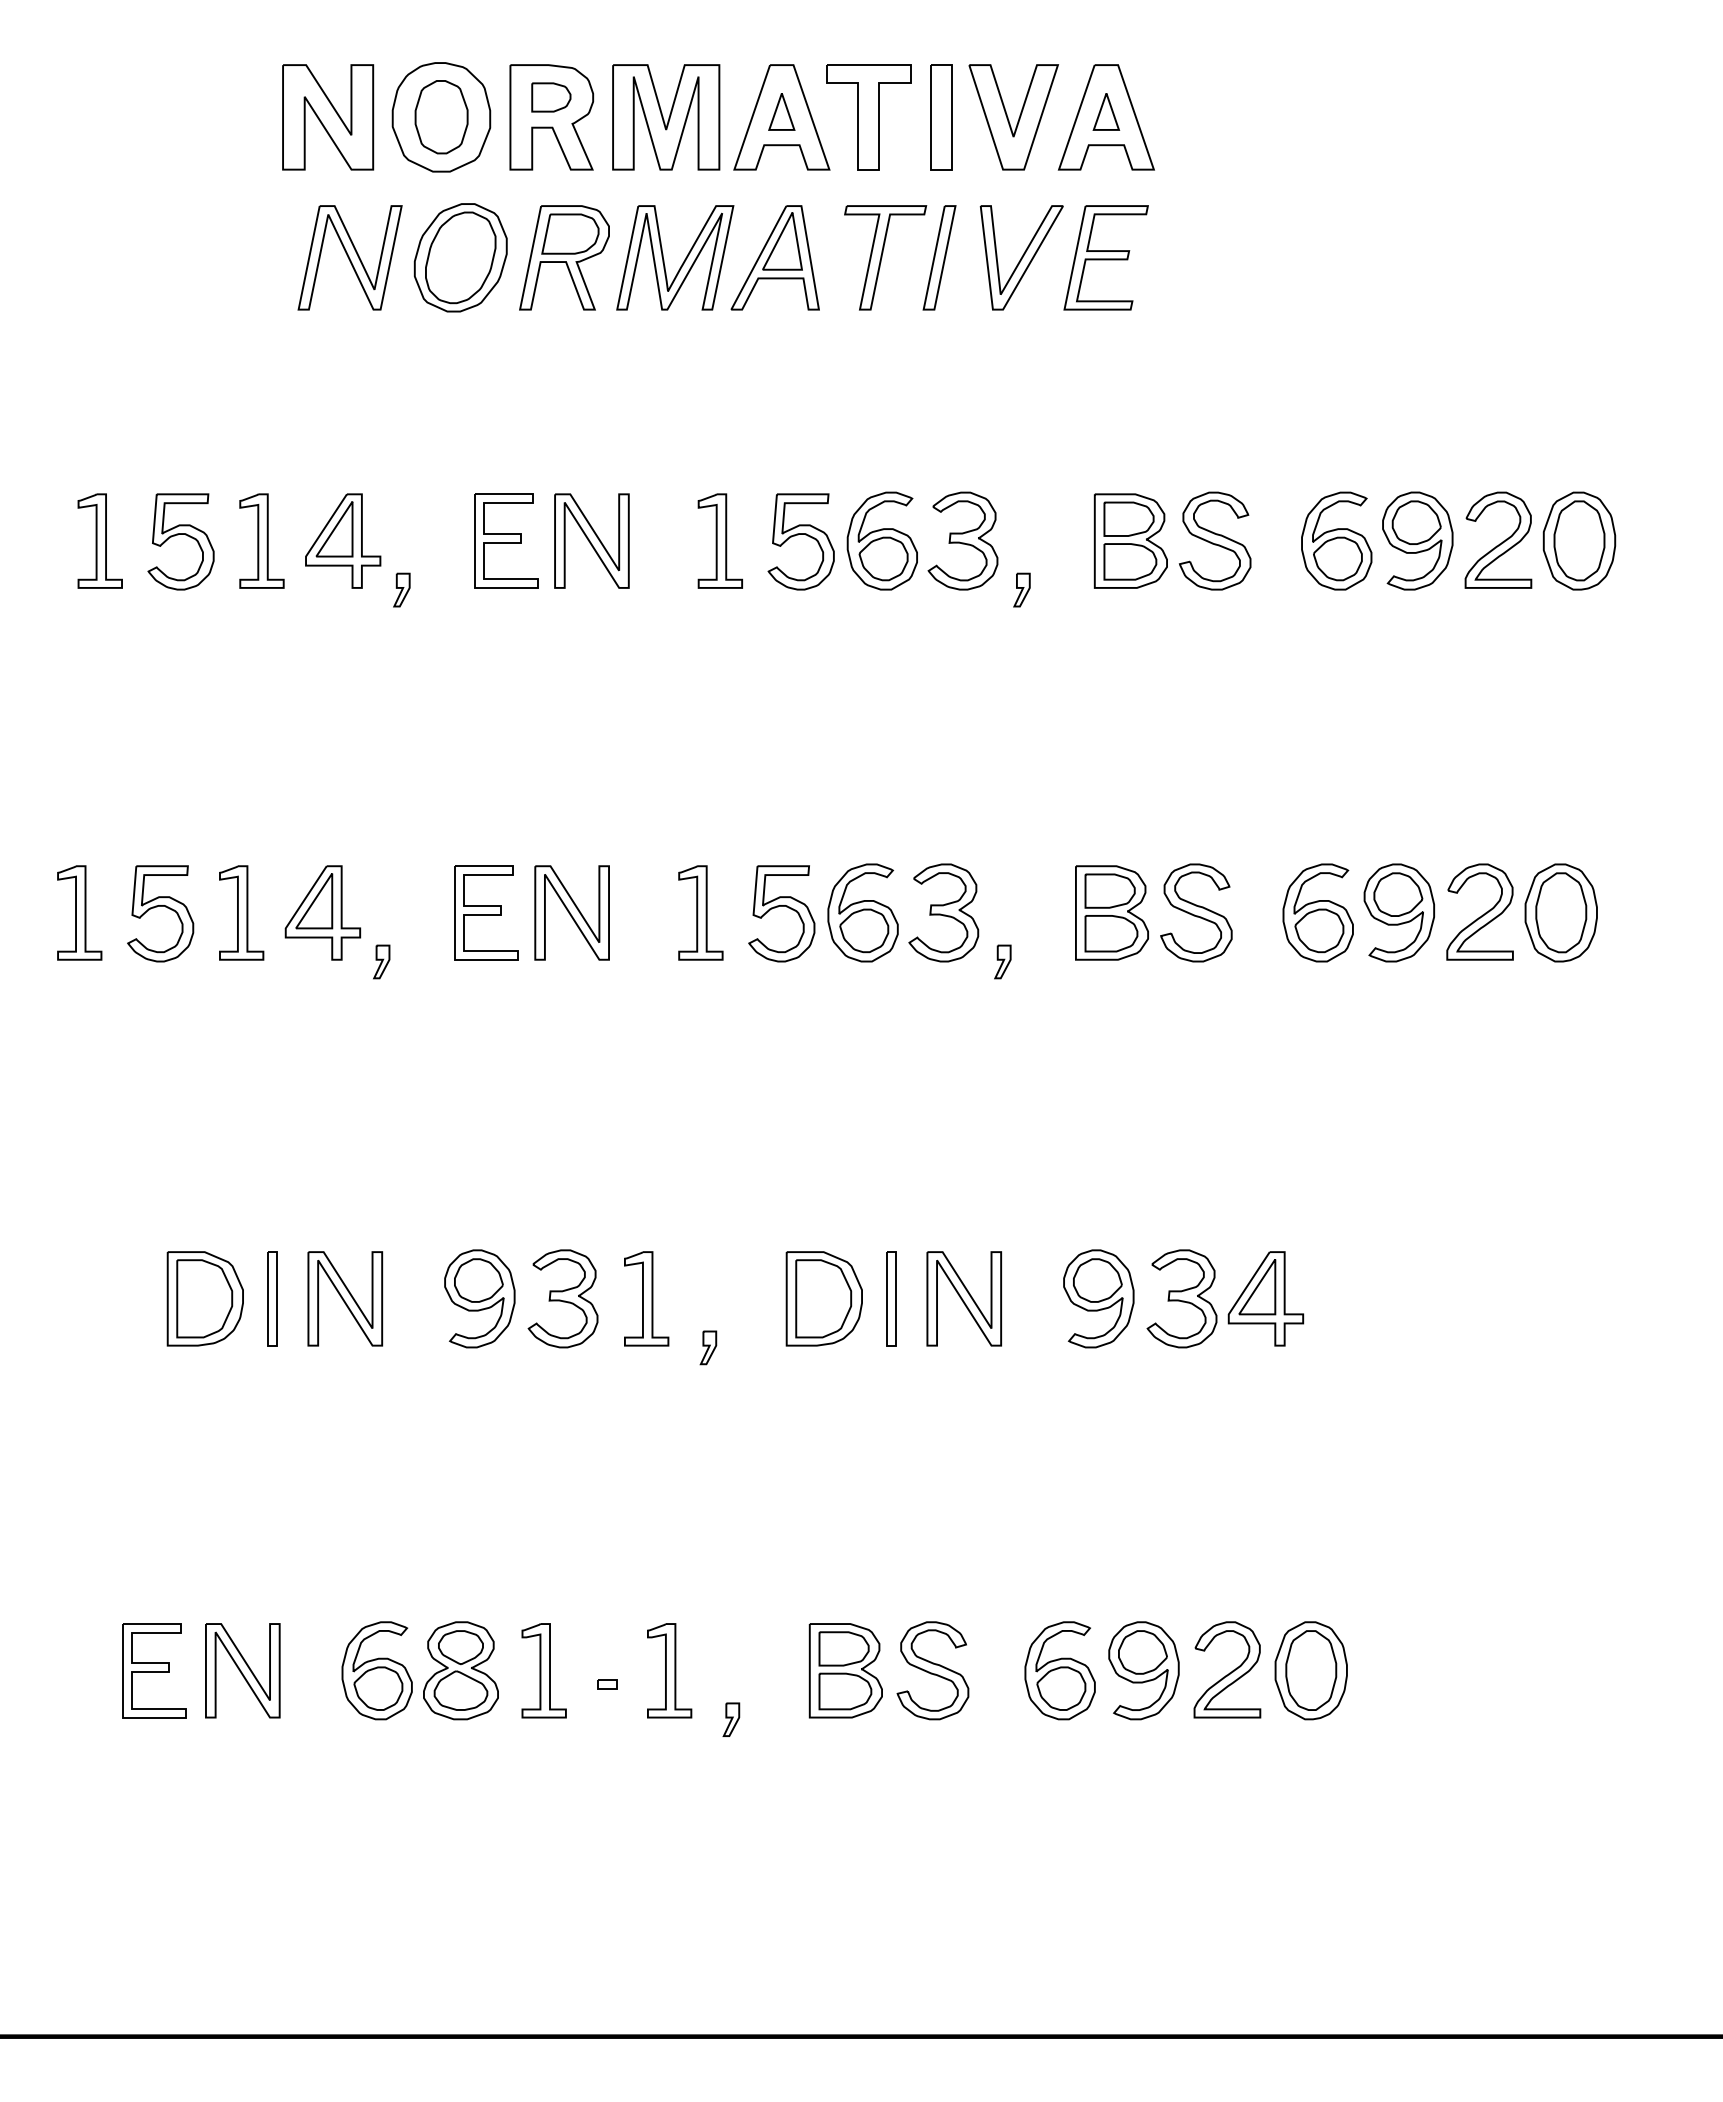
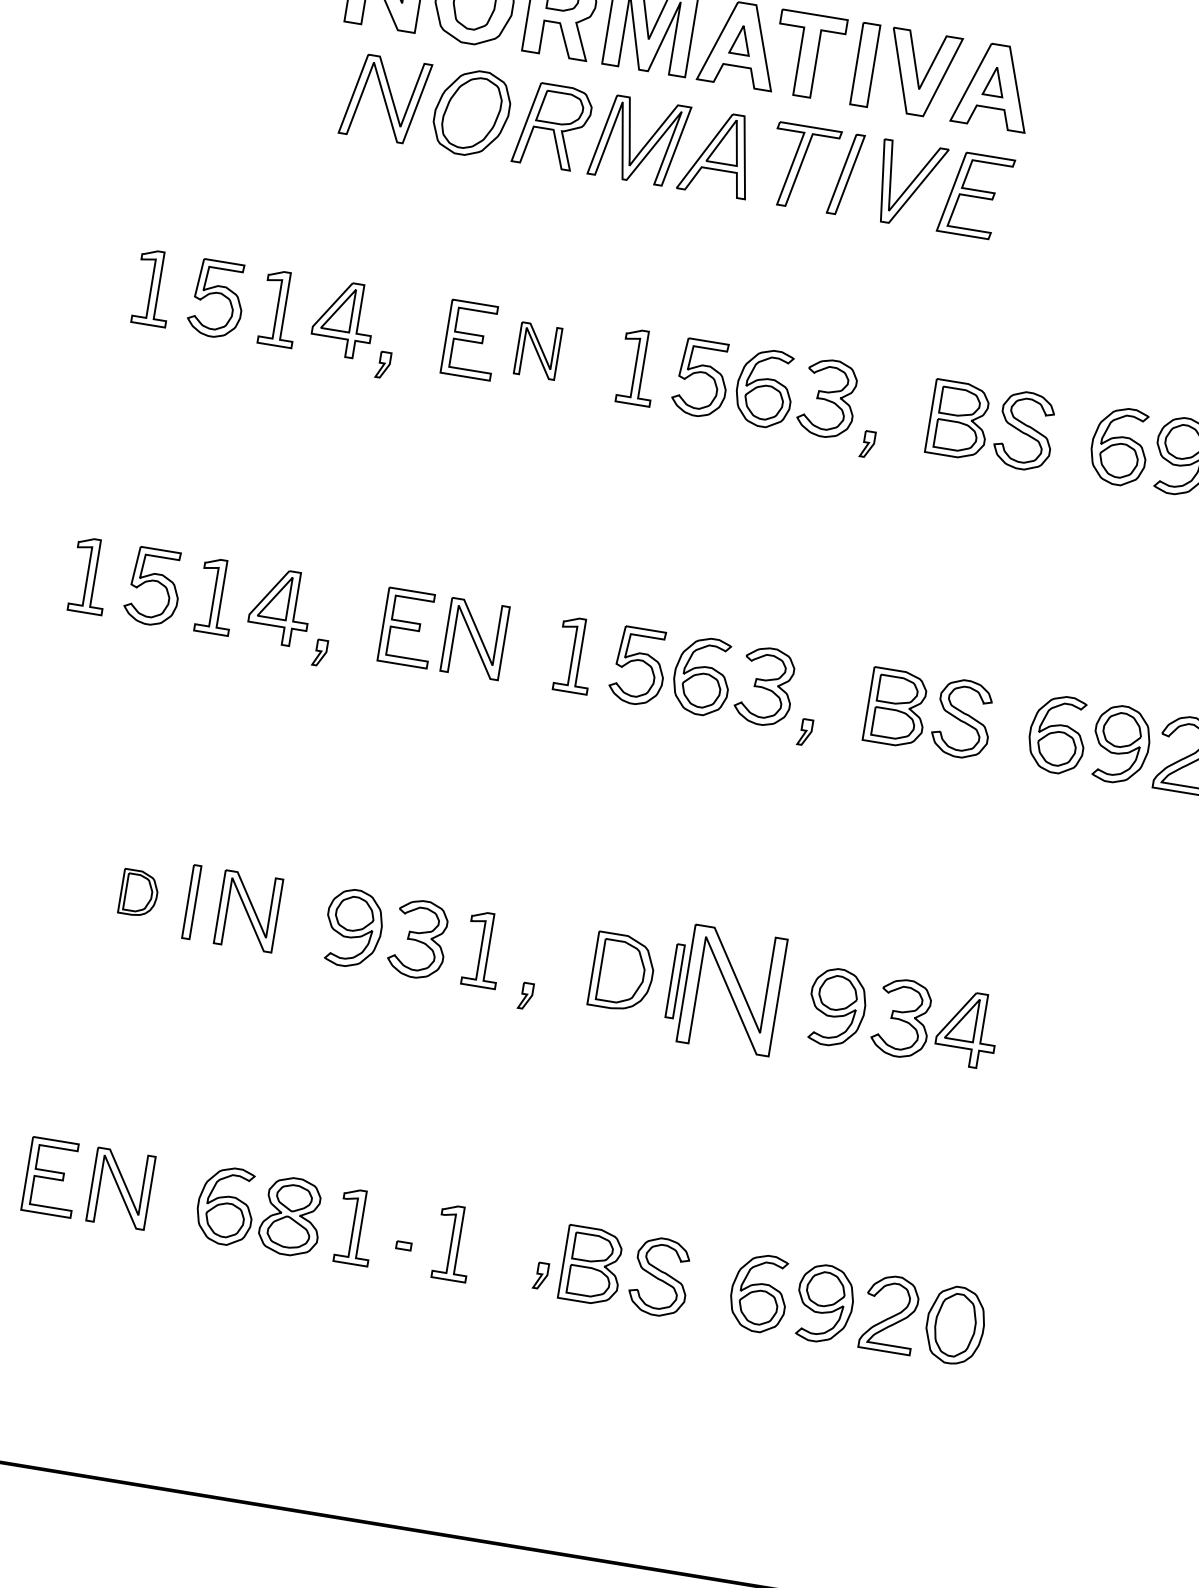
part: (591, 540) -> (537, 350), size x0.7
part: (204, 1298) -> (138, 893), size x0.6
part: (963, 1298) -> (731, 990), size x1.6
part: (731, 1719) -> (541, 1275), moved

